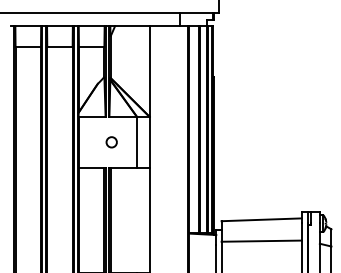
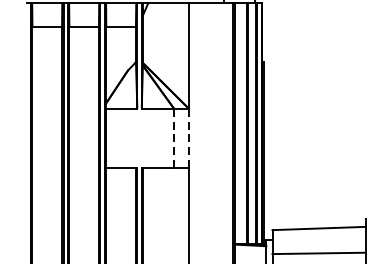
circle: (111, 142) -> (144, 138), removed
line: (137, 142) -> (174, 138), solid -> dashed
line: (149, 142) -> (188, 138), solid -> dashed

